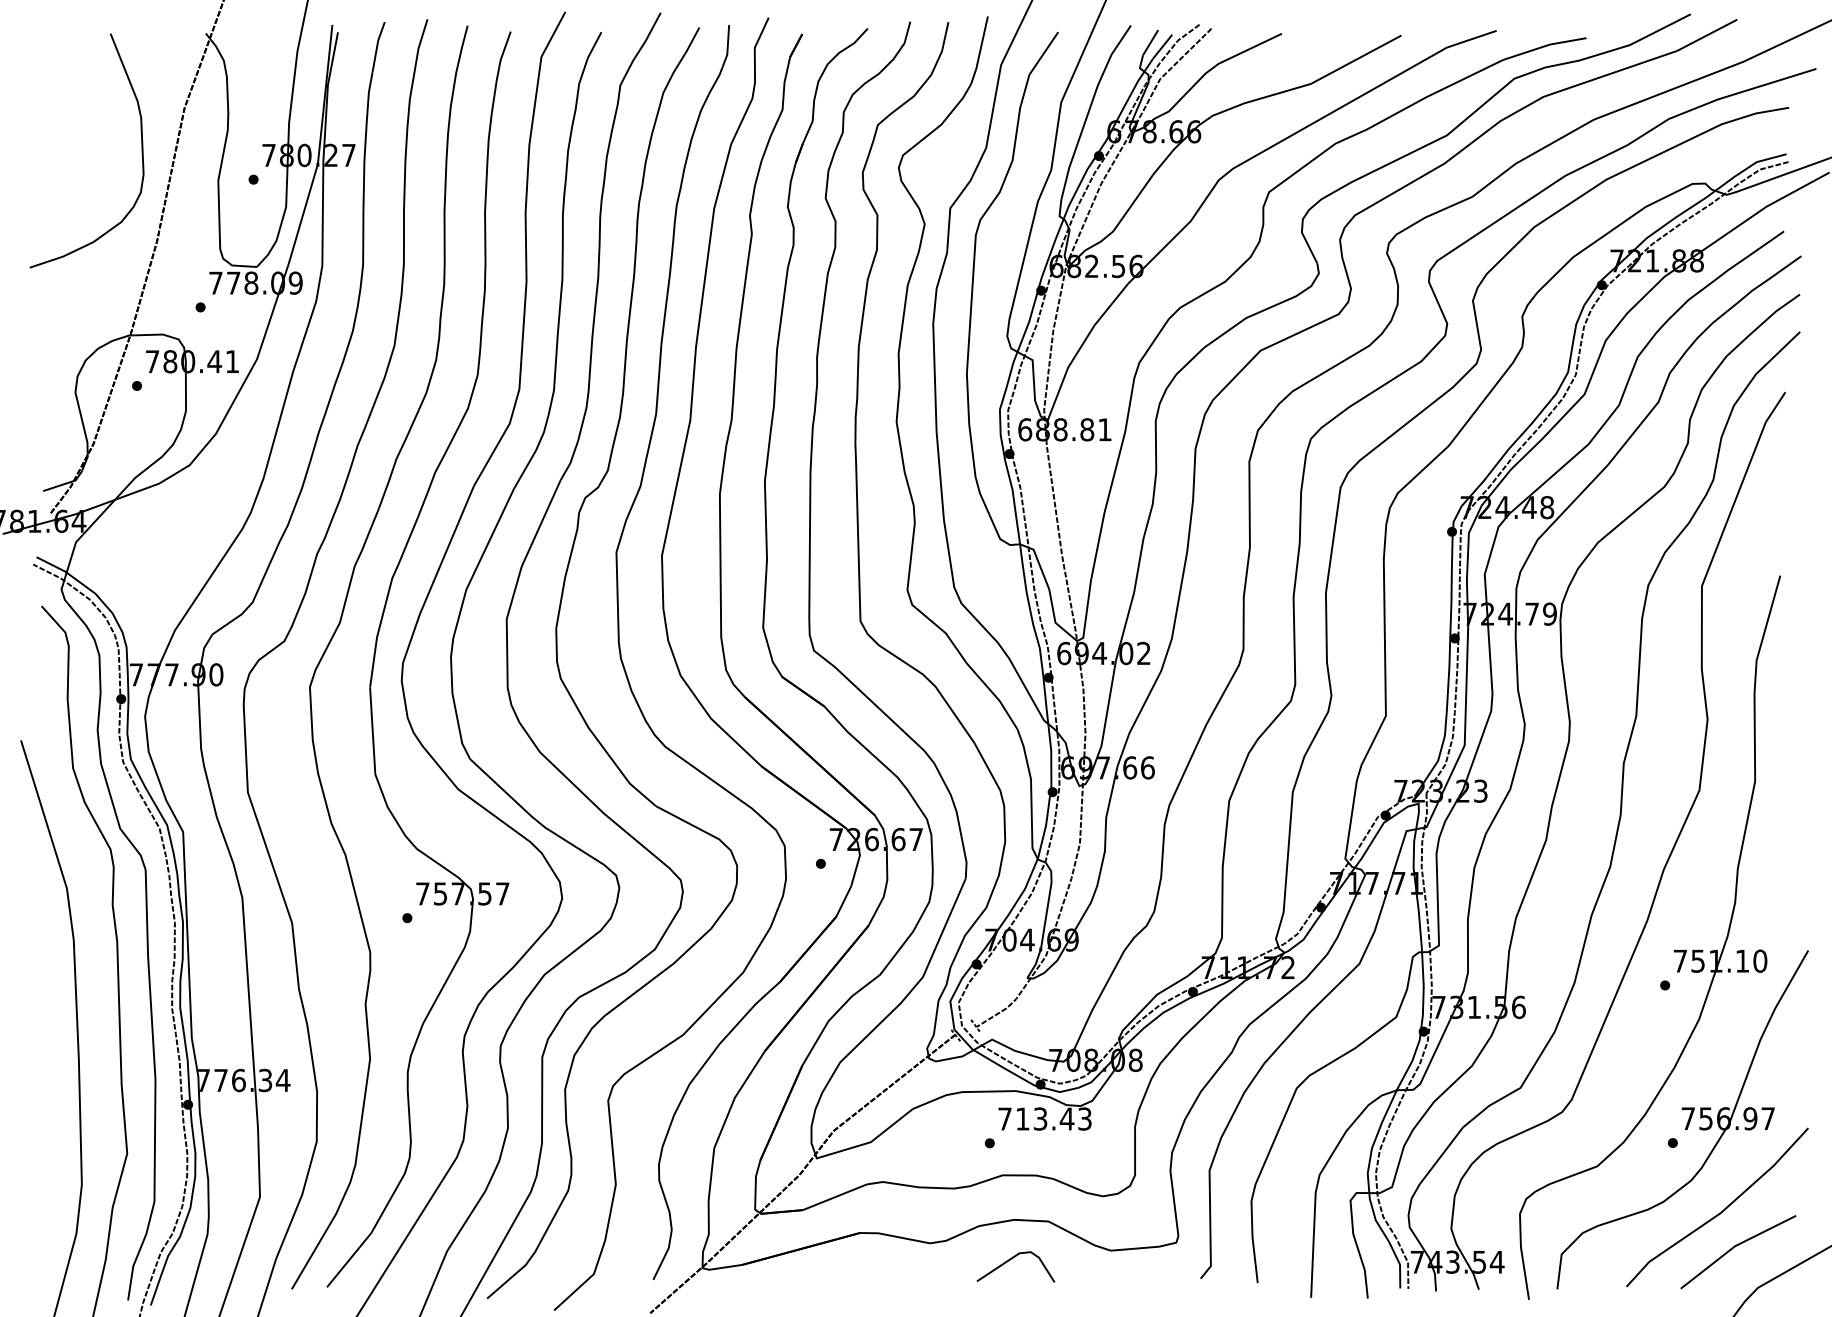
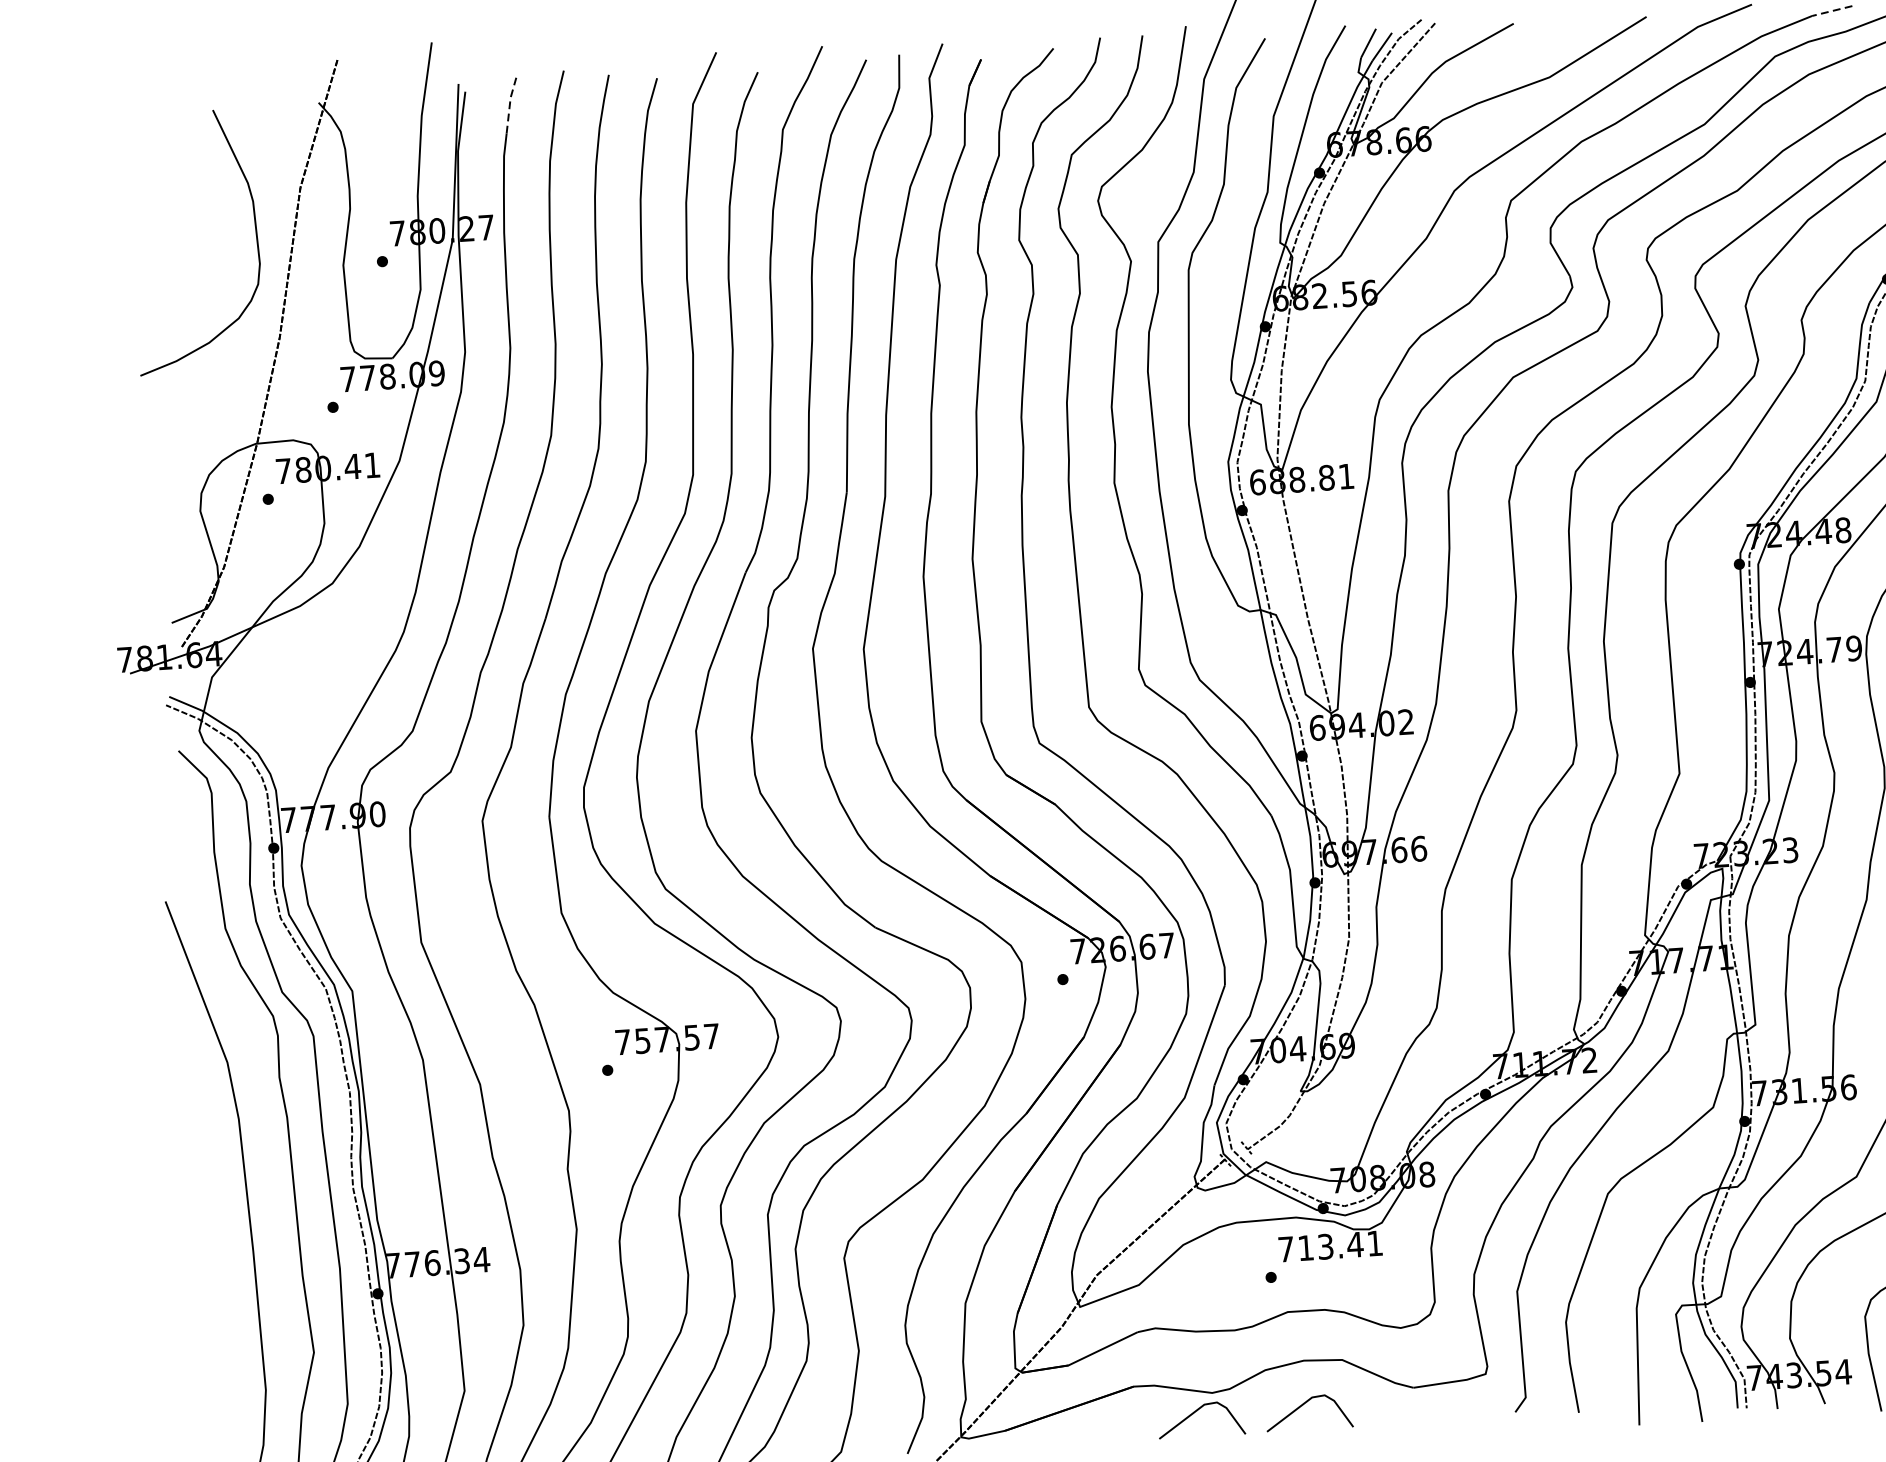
line: (1568, 41) -> (1832, 11), solid -> dashed
line: (377, 46) -> (510, 104), solid -> dashed
text: (1084, 1118) -> (1374, 1242), 713.43 -> 713.41
line: (915, 1259) -> (1197, 1411), added

